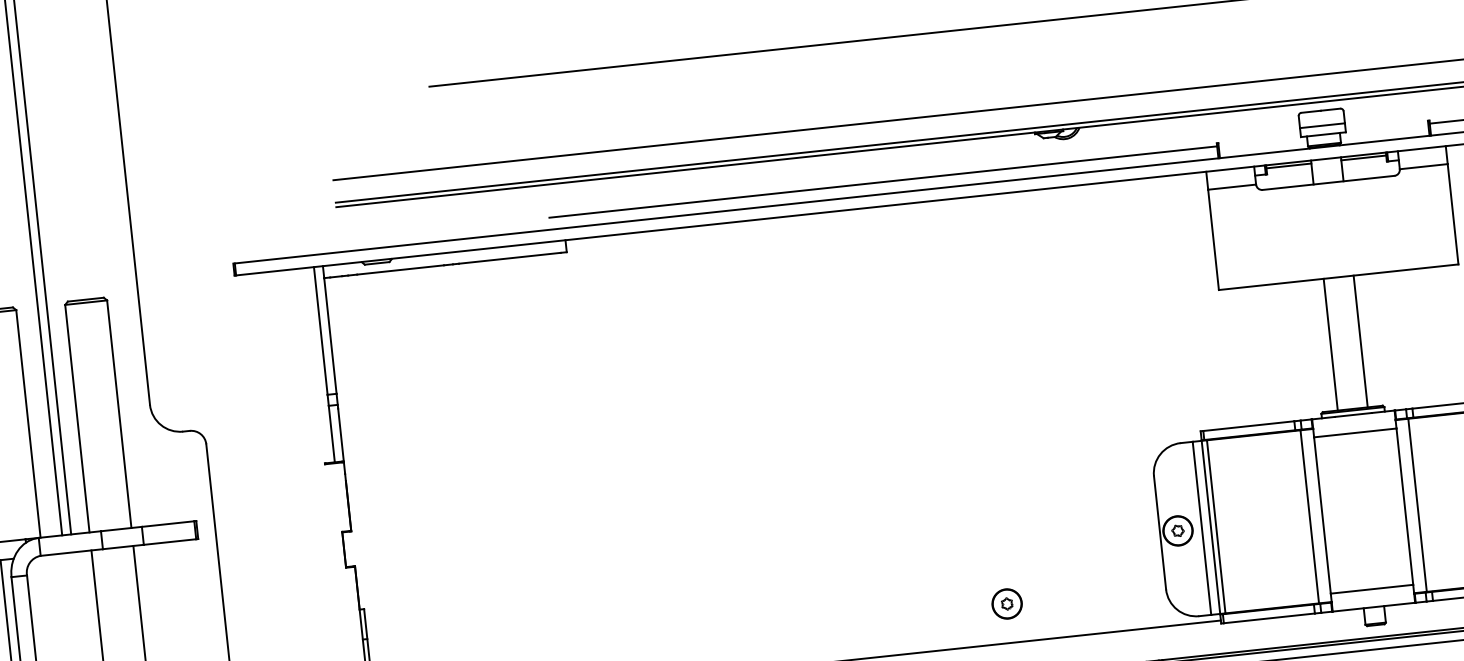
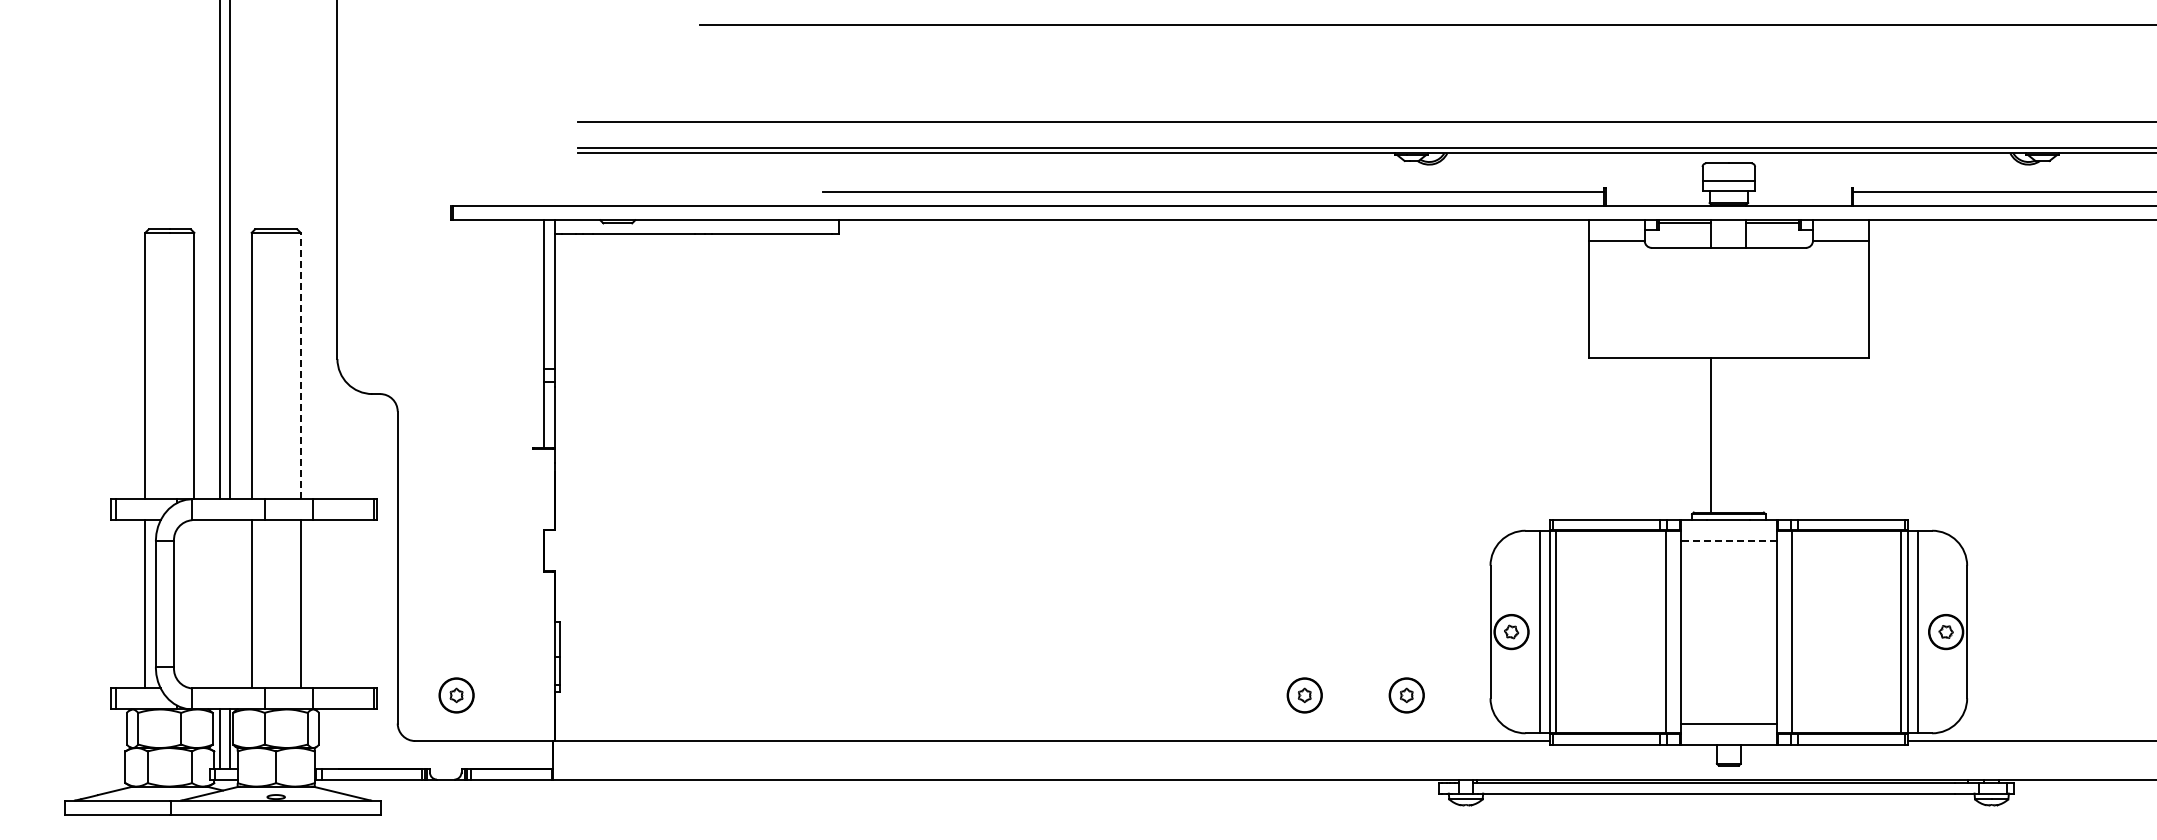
line: (1360, 341) -> (1746, 435), removed
line: (119, 413) -> (300, 365), solid -> dashed
line: (1355, 432) -> (1728, 540), solid -> dashed
part: (1094, 594) -> (1406, 695), added

